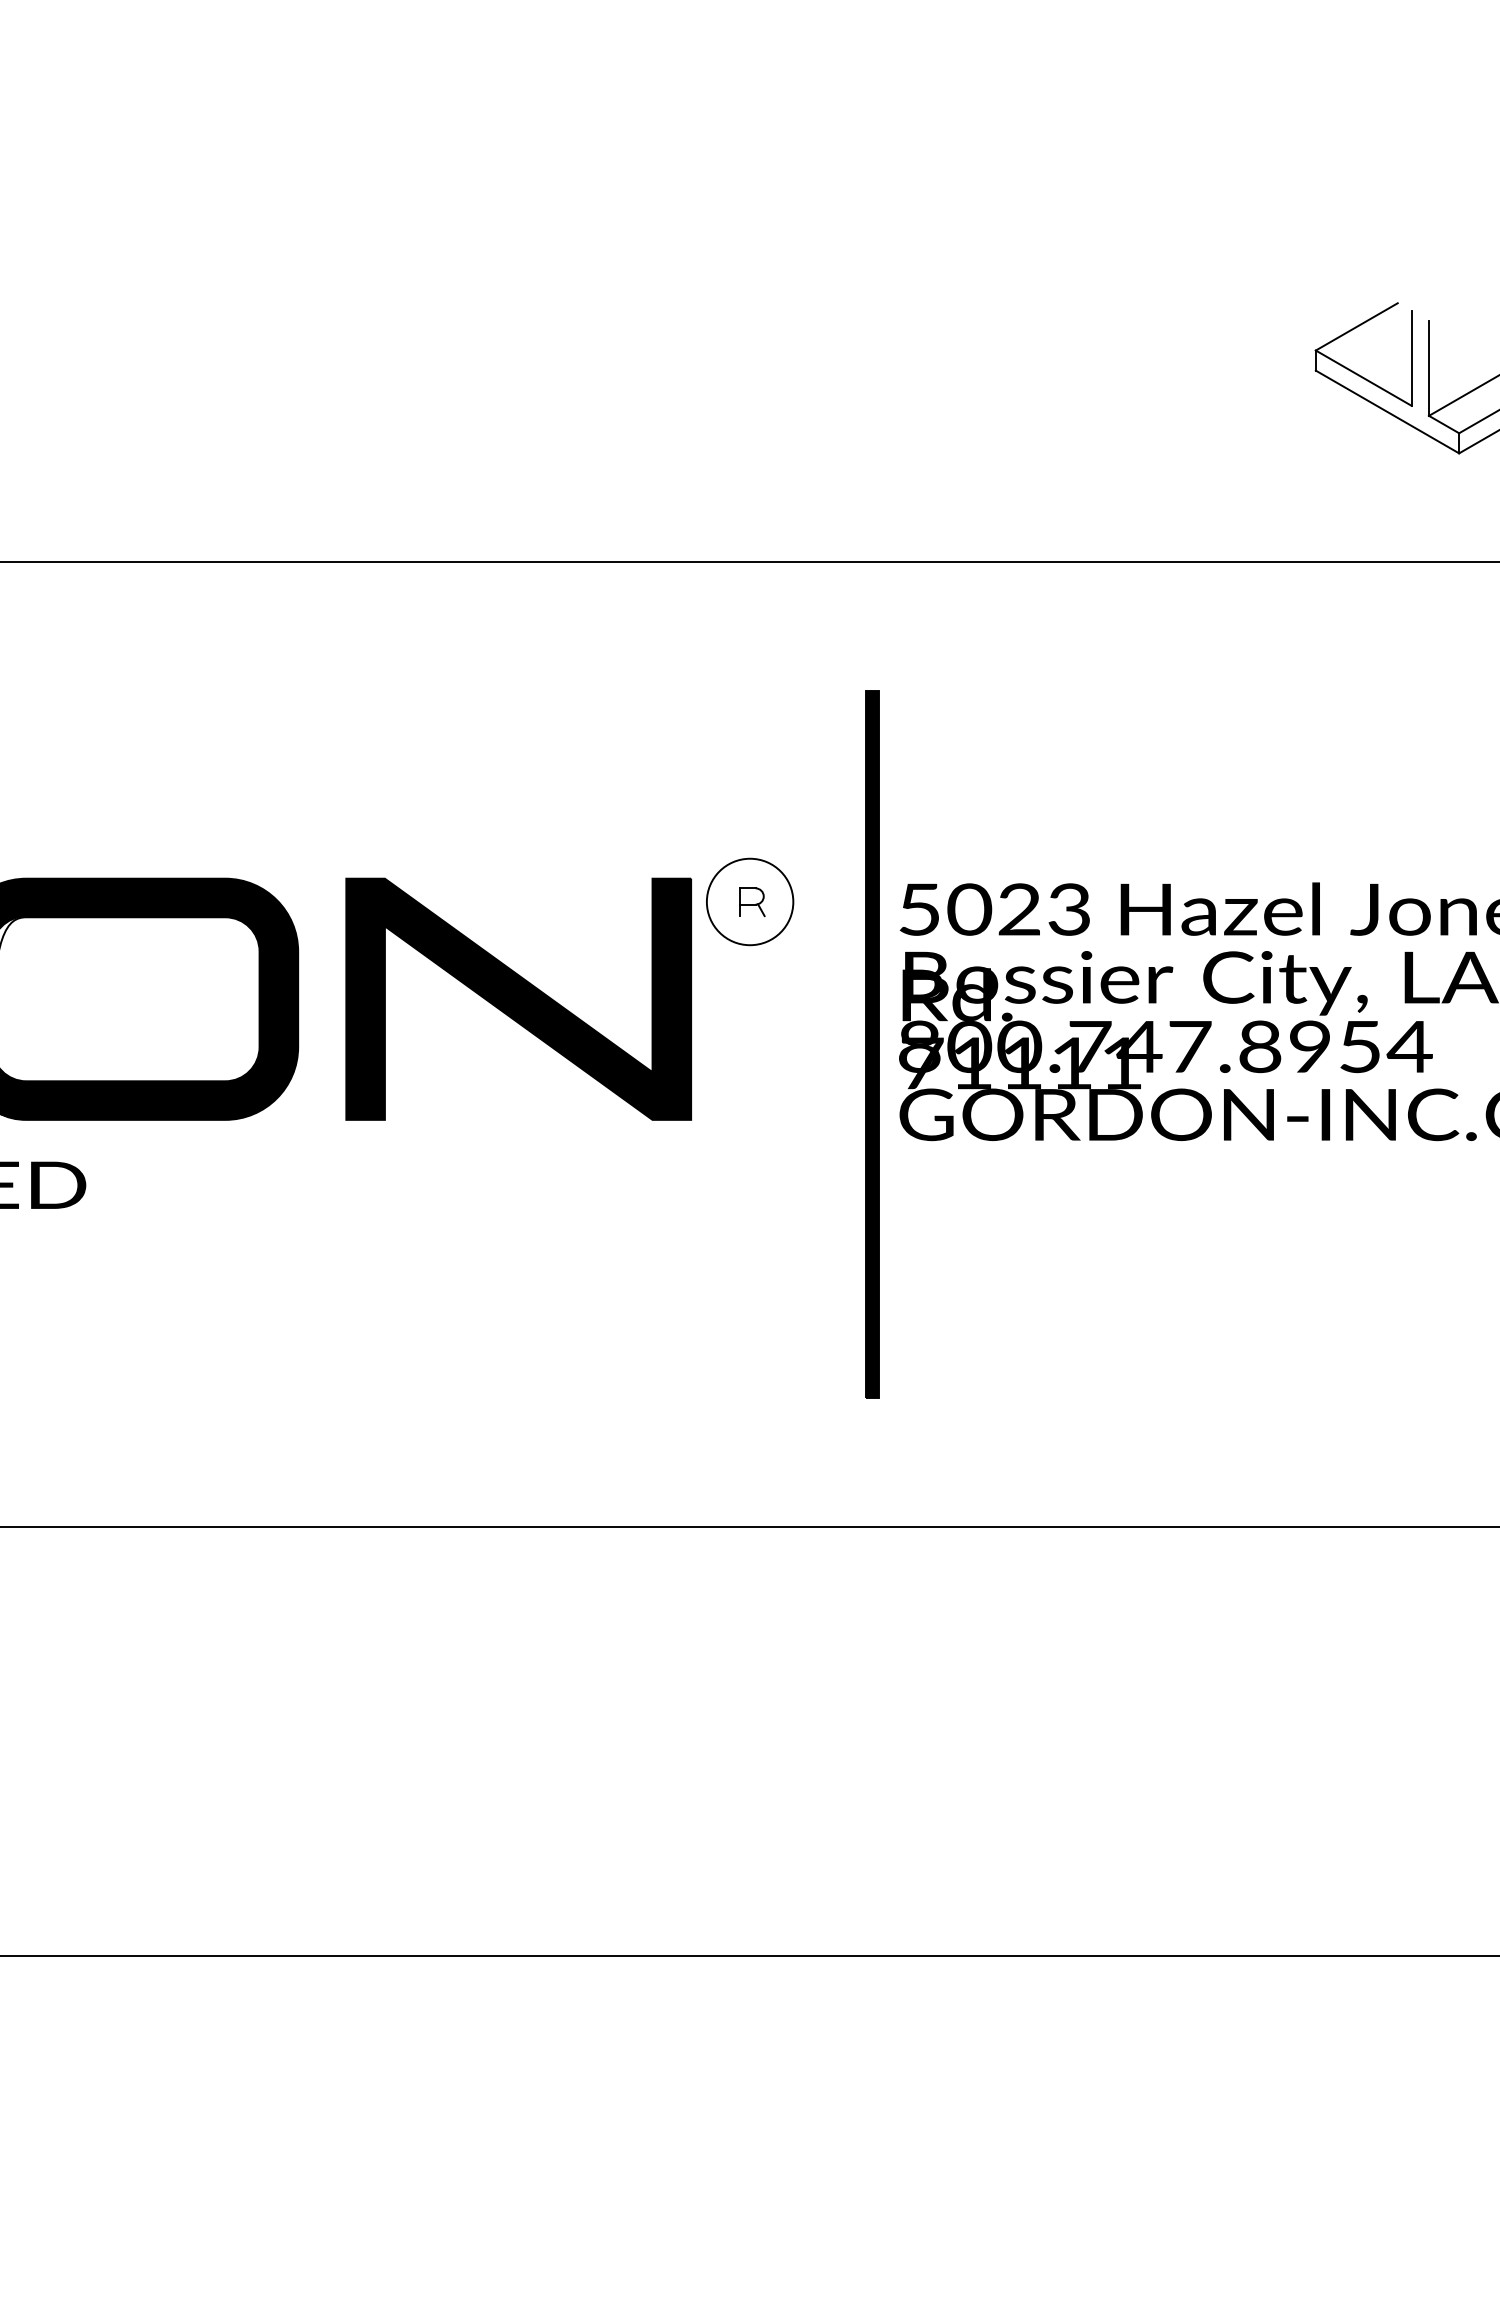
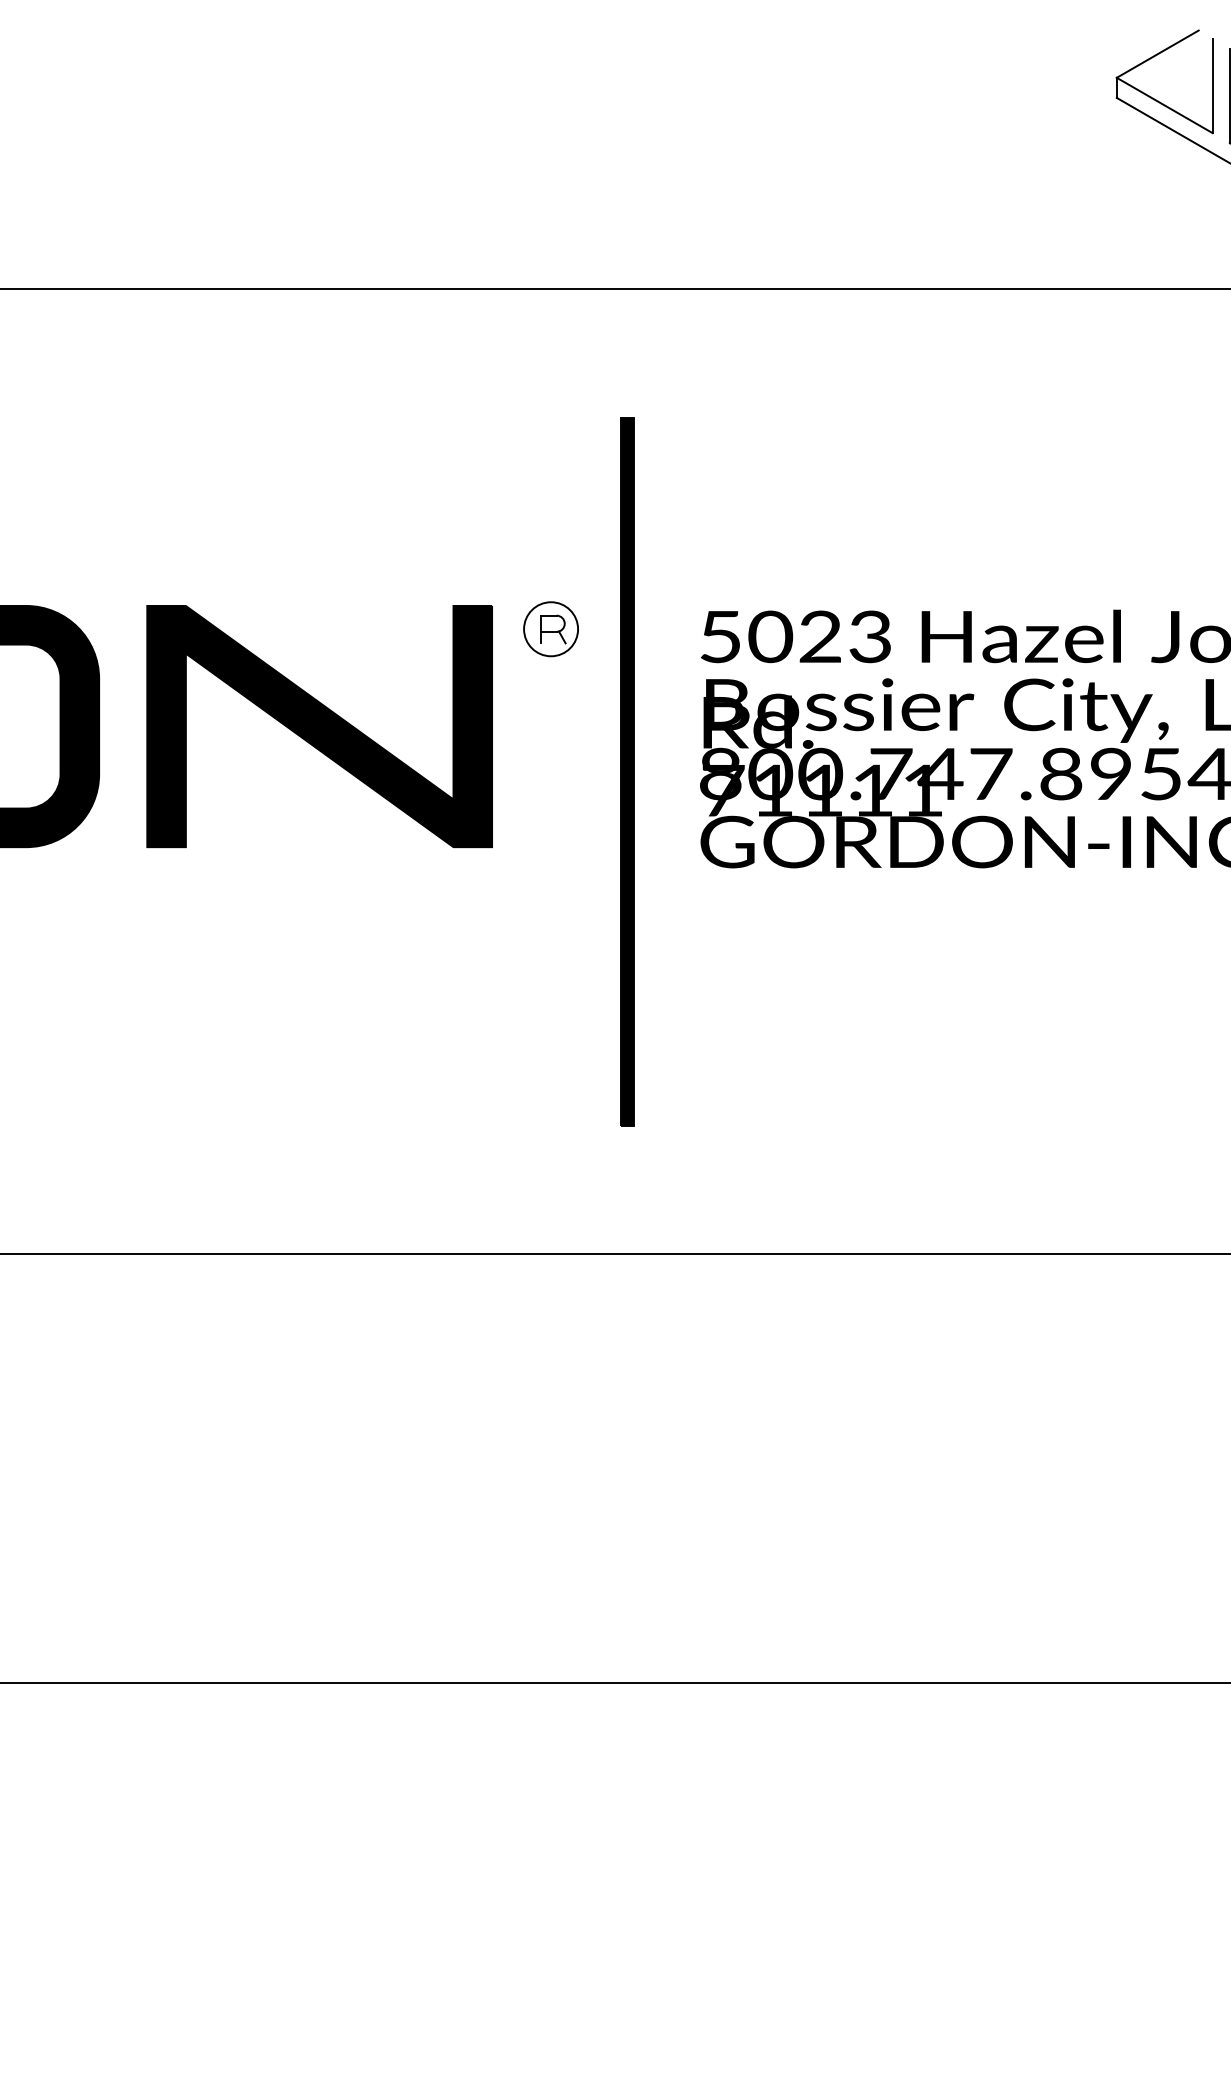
circle: (750, 901) -> (551, 628), size x0.62
part: (872, 1044) -> (627, 771), moved

